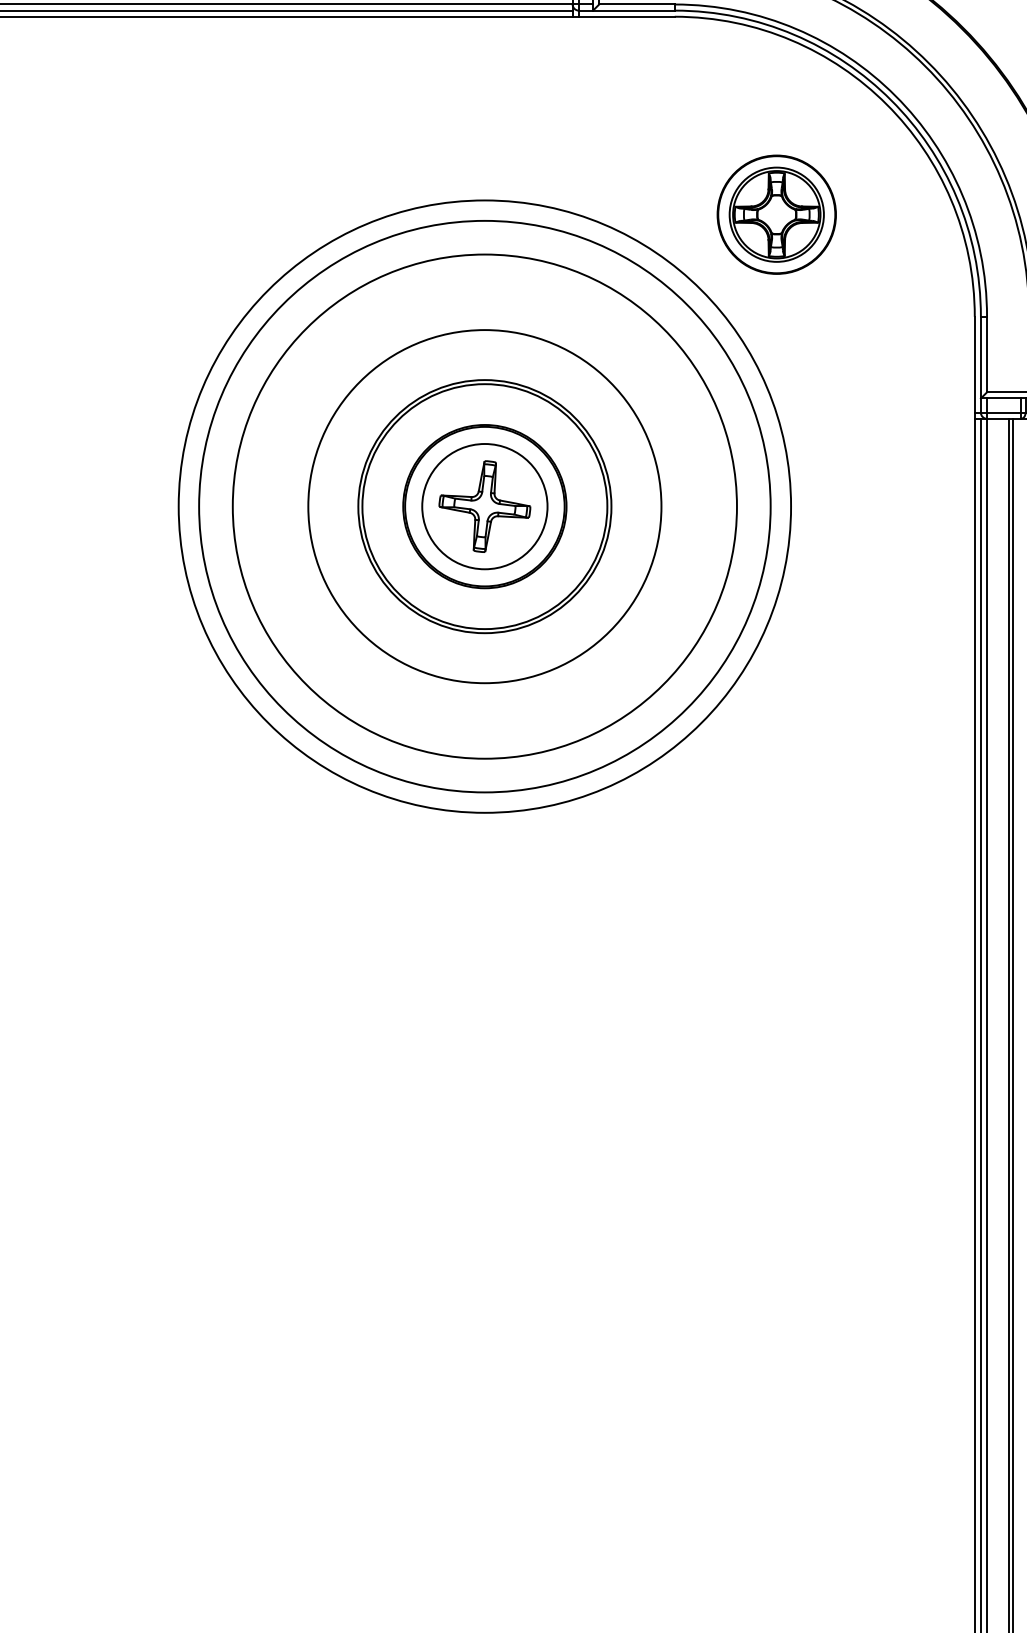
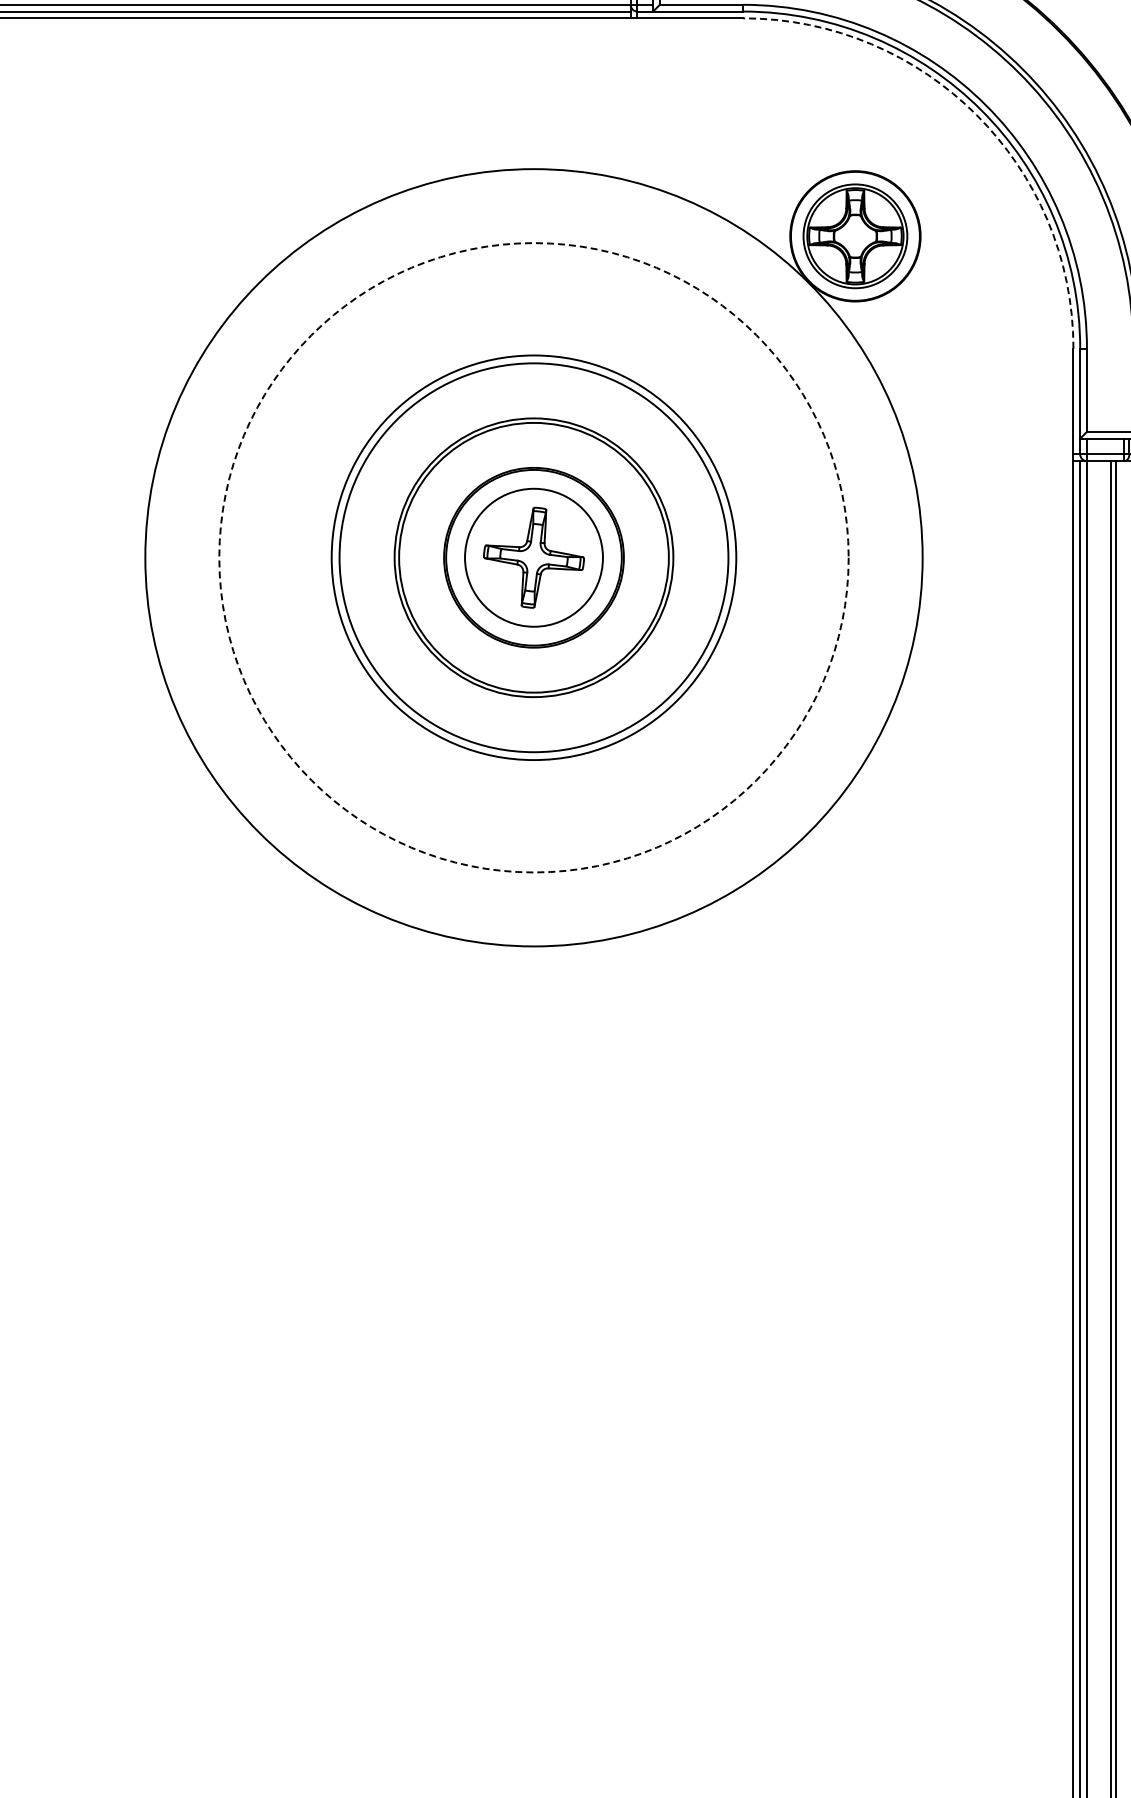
arc: (886, 105) -> (976, 115), solid -> dashed
circle: (484, 506) -> (533, 557), size x0.6
circle: (484, 506) -> (533, 557), size x1.4
circle: (484, 506) -> (533, 557), solid -> dashed

